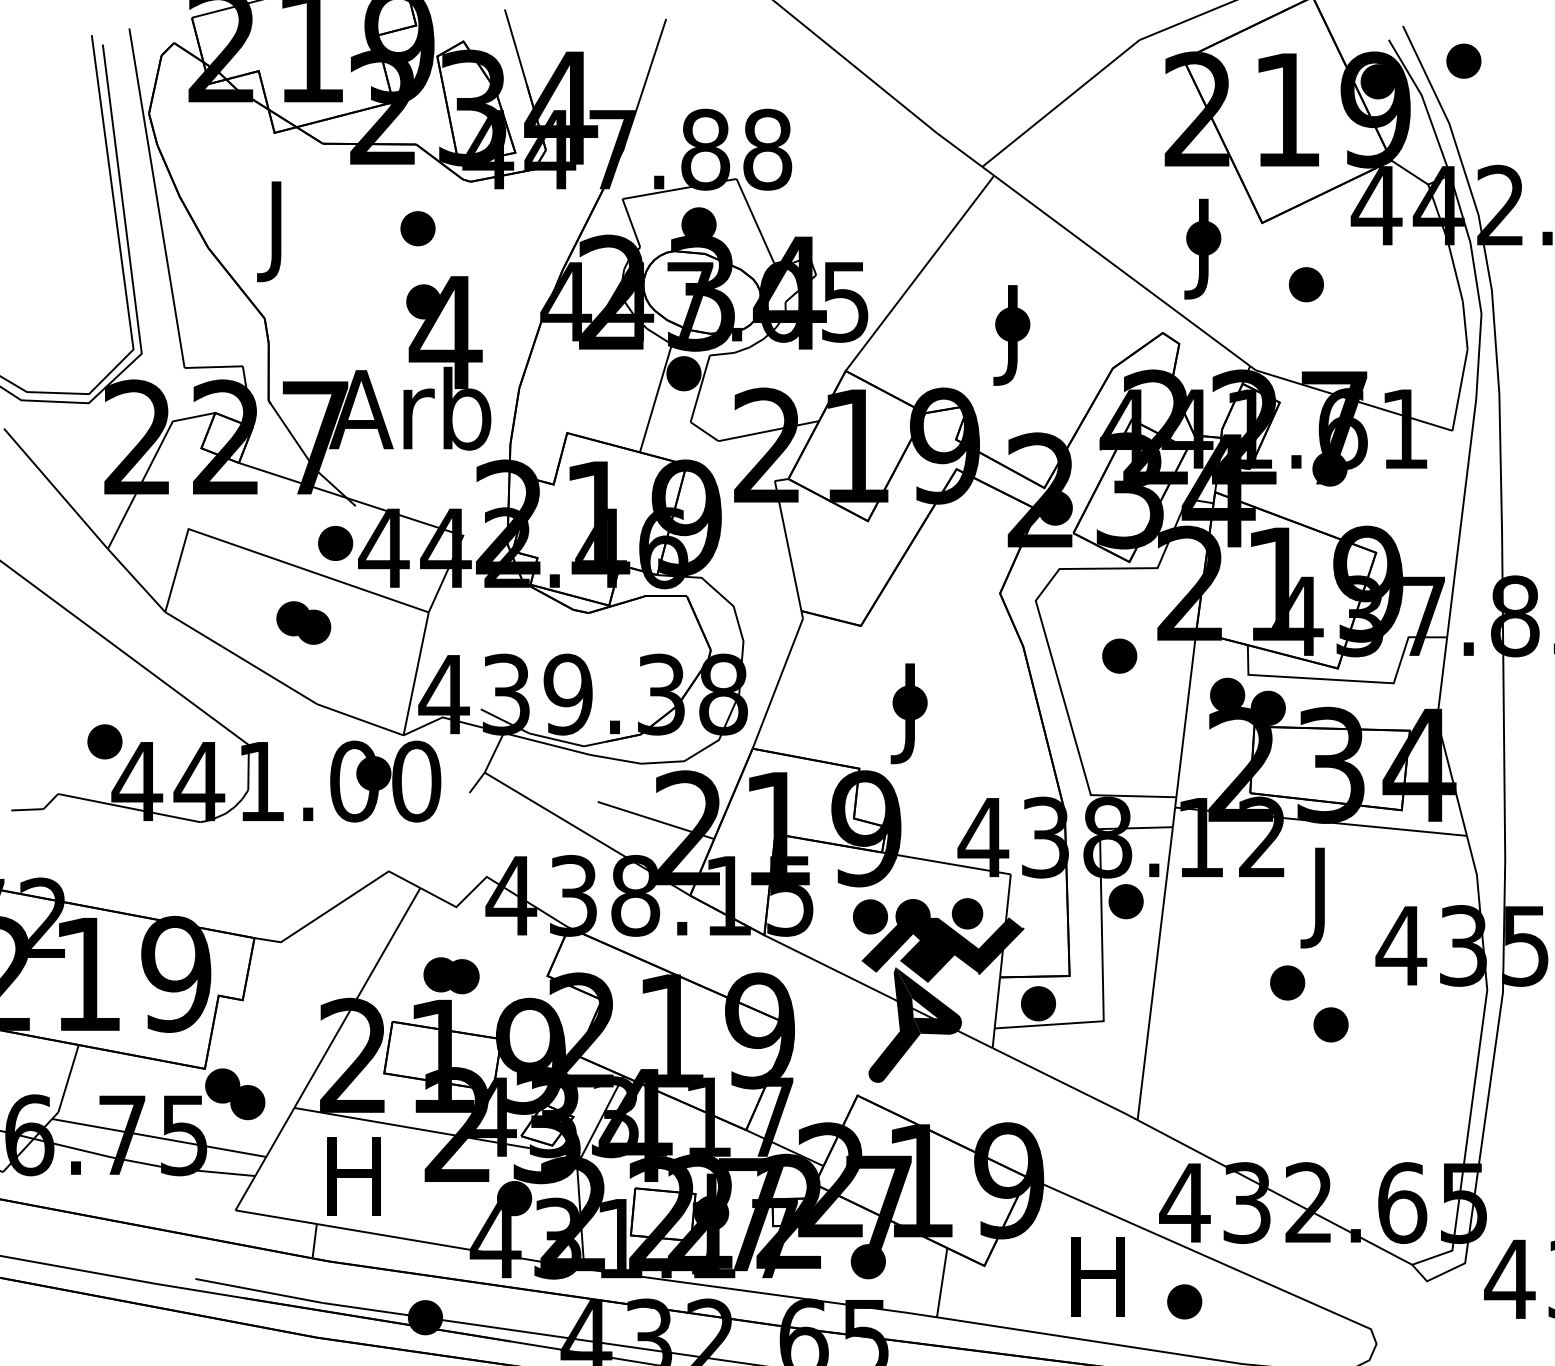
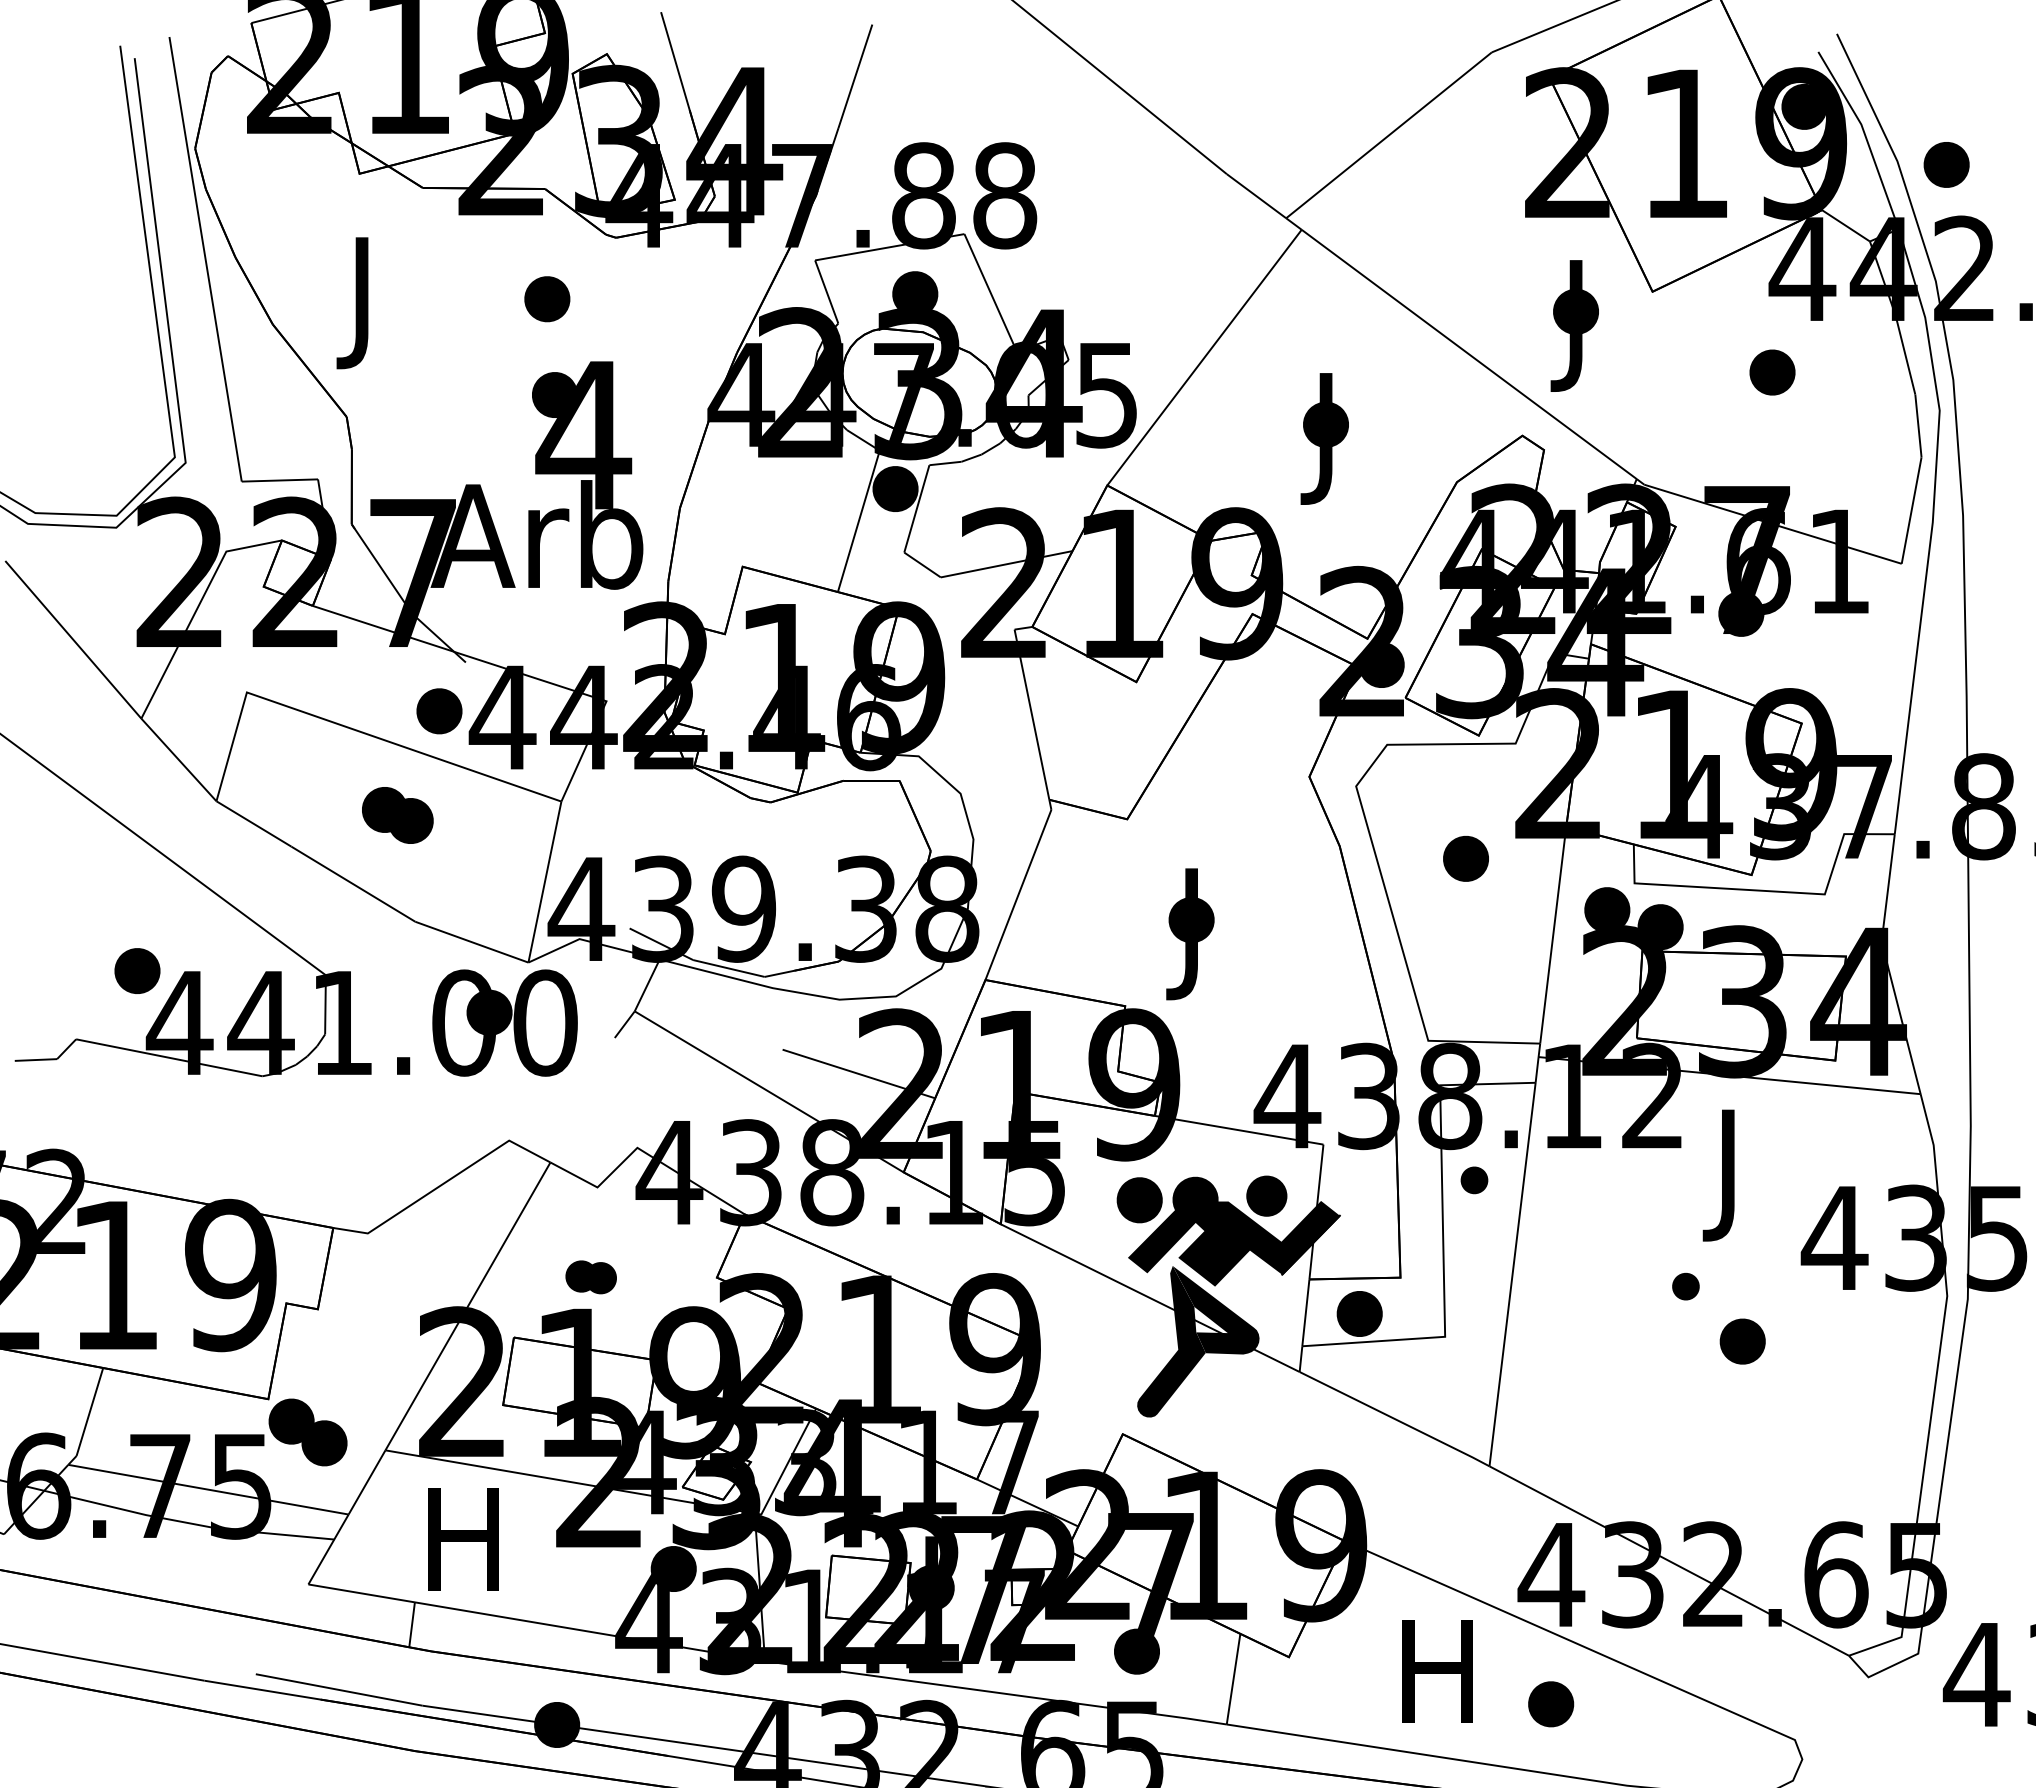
part: (1463, 60) -> (1946, 164), moved
part: (1306, 284) -> (1772, 372), moved
part: (1126, 901) -> (1474, 1180), size x0.6
part: (450, 975) -> (590, 1277), size x0.7
part: (1287, 982) -> (1685, 1286), size x0.6

